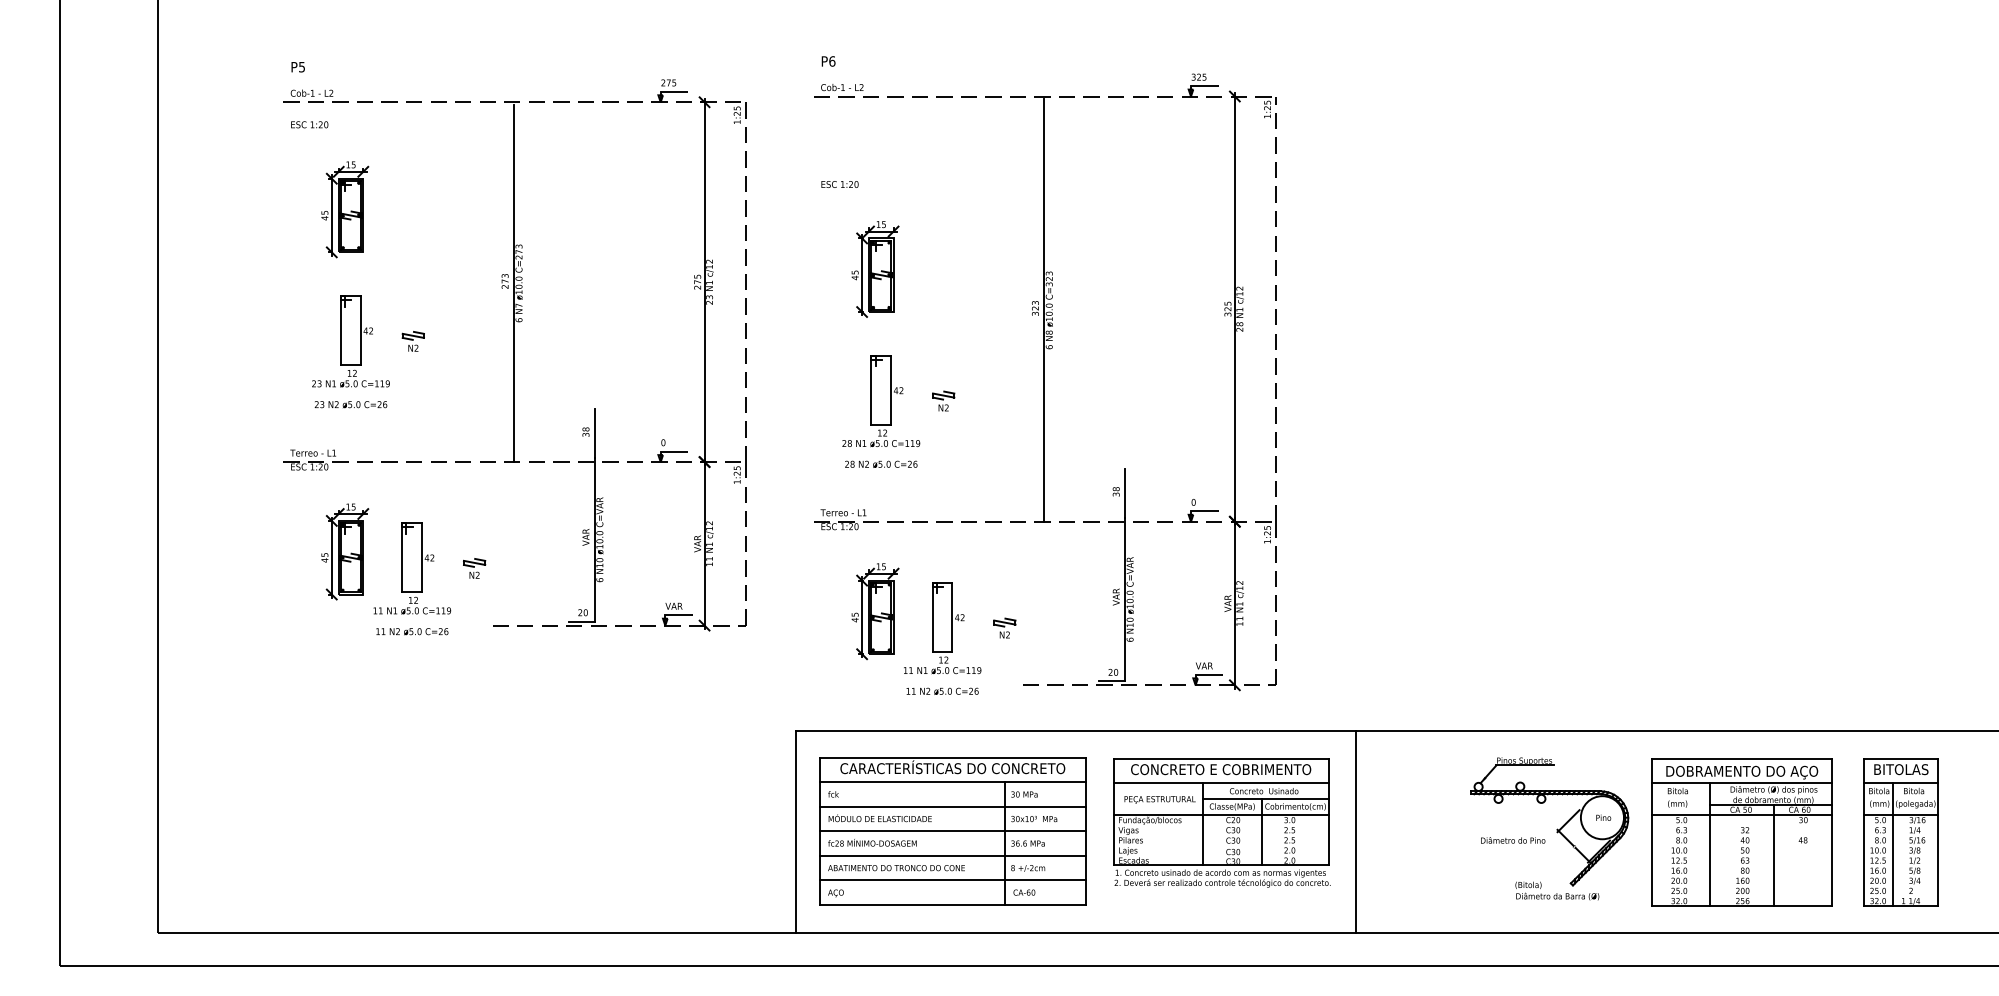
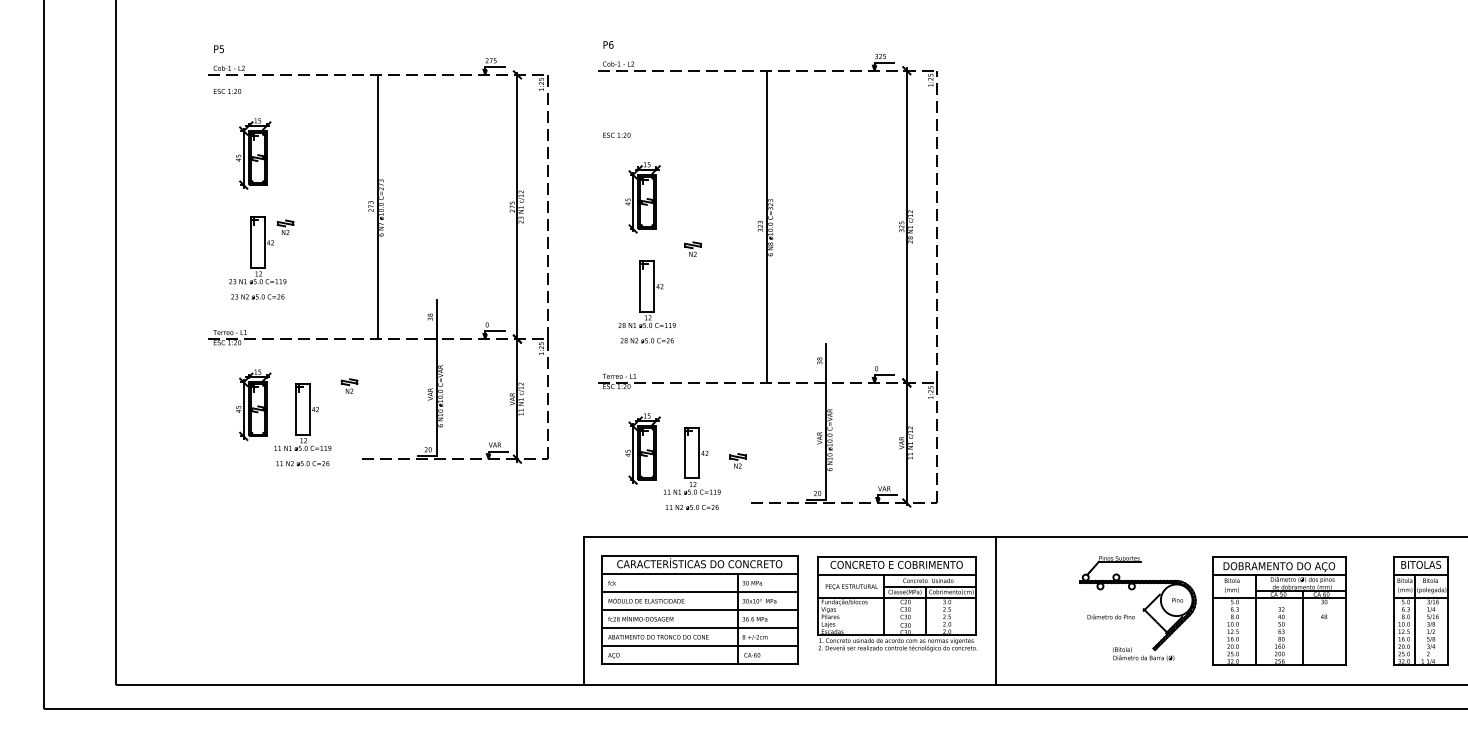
part: (413, 340) -> (285, 226), moved
part: (942, 399) -> (692, 248), moved
part: (474, 567) -> (349, 385), moved
part: (1900, 831) -> (1420, 610), moved

